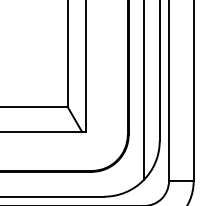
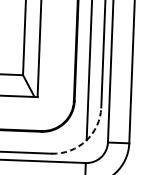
arc: (143, 180) -> (85, 140), solid -> dashed

